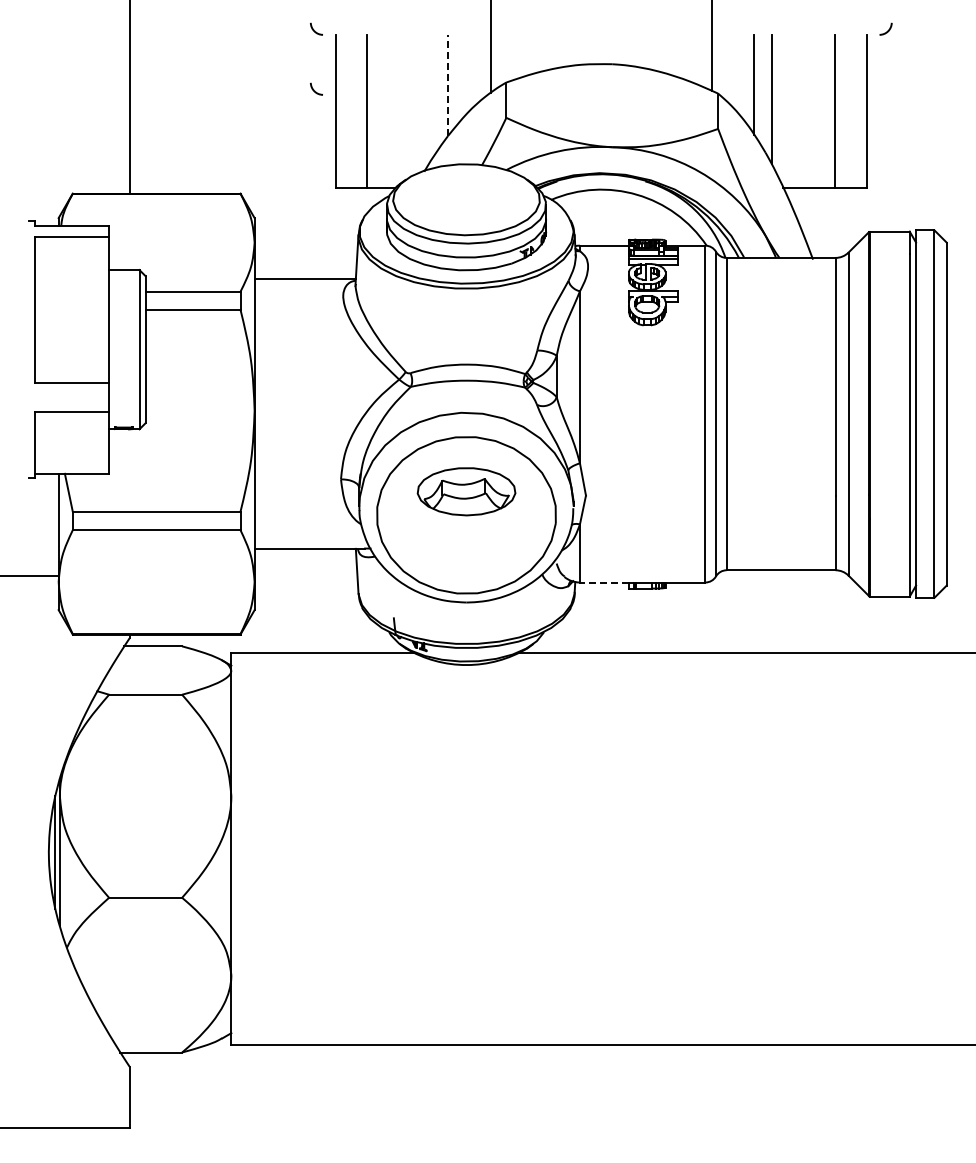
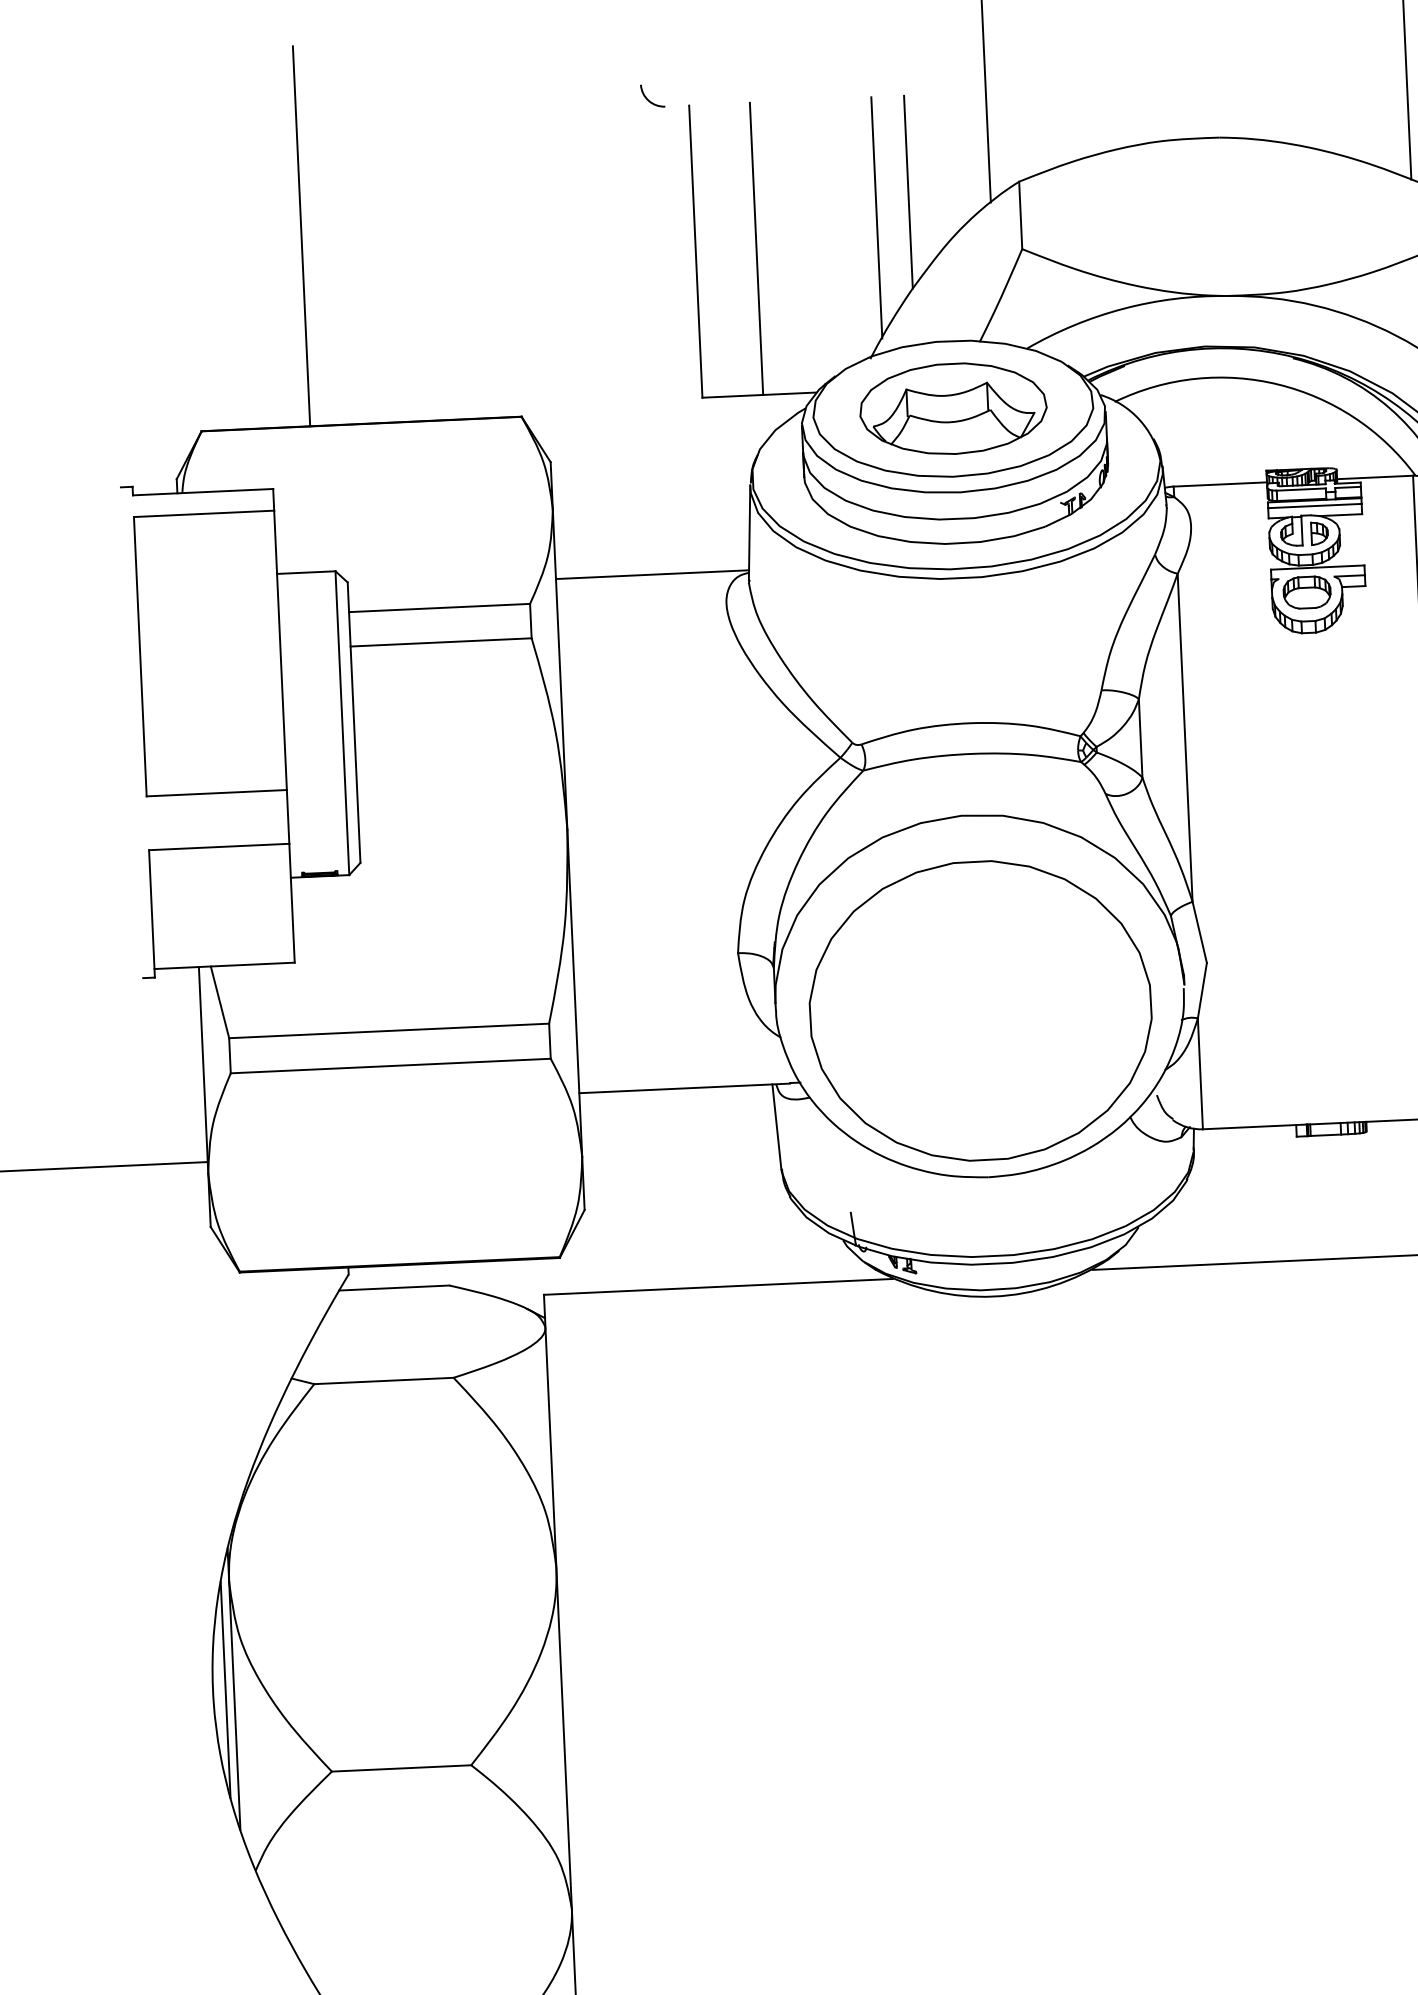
line: (448, 84) -> (908, 190), dashed -> solid
arc: (314, 89) -> (653, 211), removed
line: (431, 97) -> (877, 216), added
part: (466, 491) -> (953, 408), moved
line: (603, 582) -> (1247, 1127), dashed -> solid

